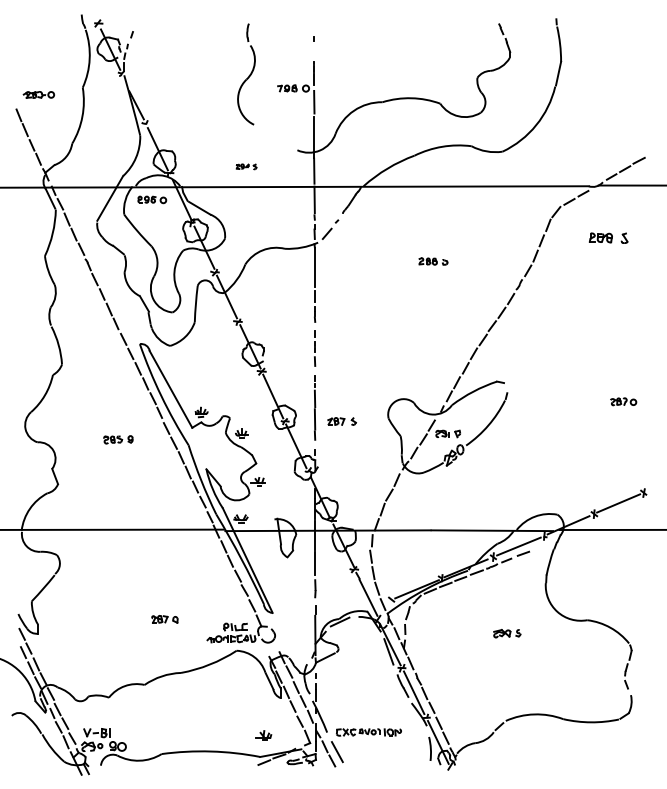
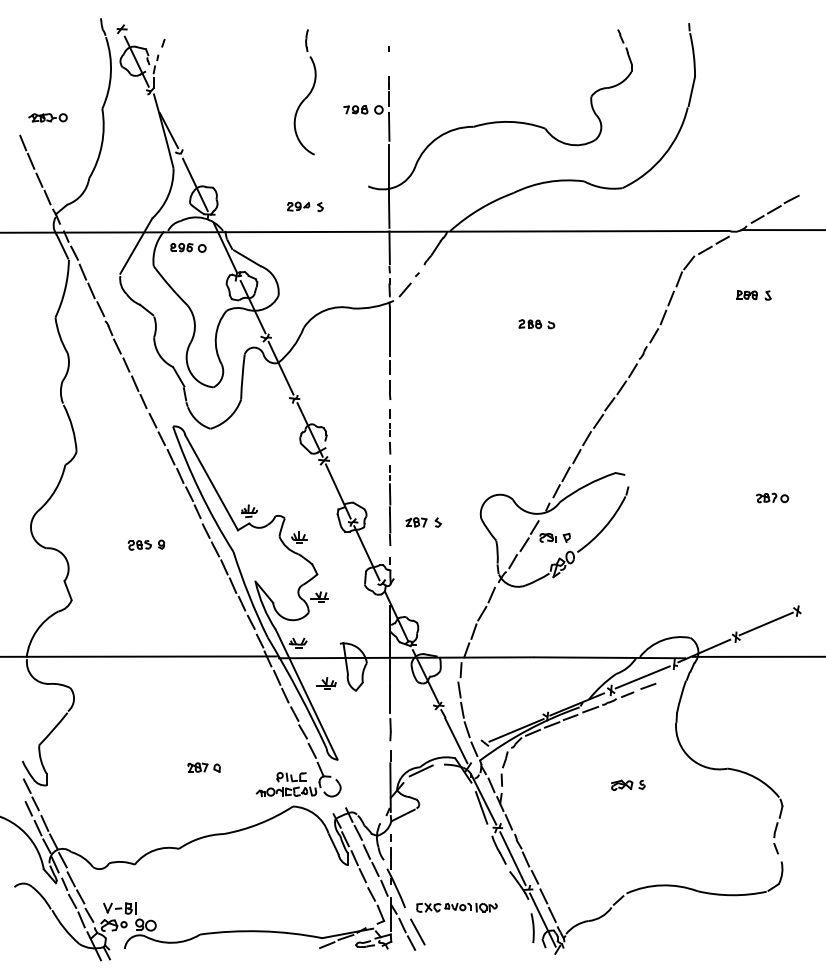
part: (246, 166) -> (305, 206), size x1.43
part: (608, 238) -> (753, 295), size x0.71
part: (263, 735) -> (326, 683), moved

